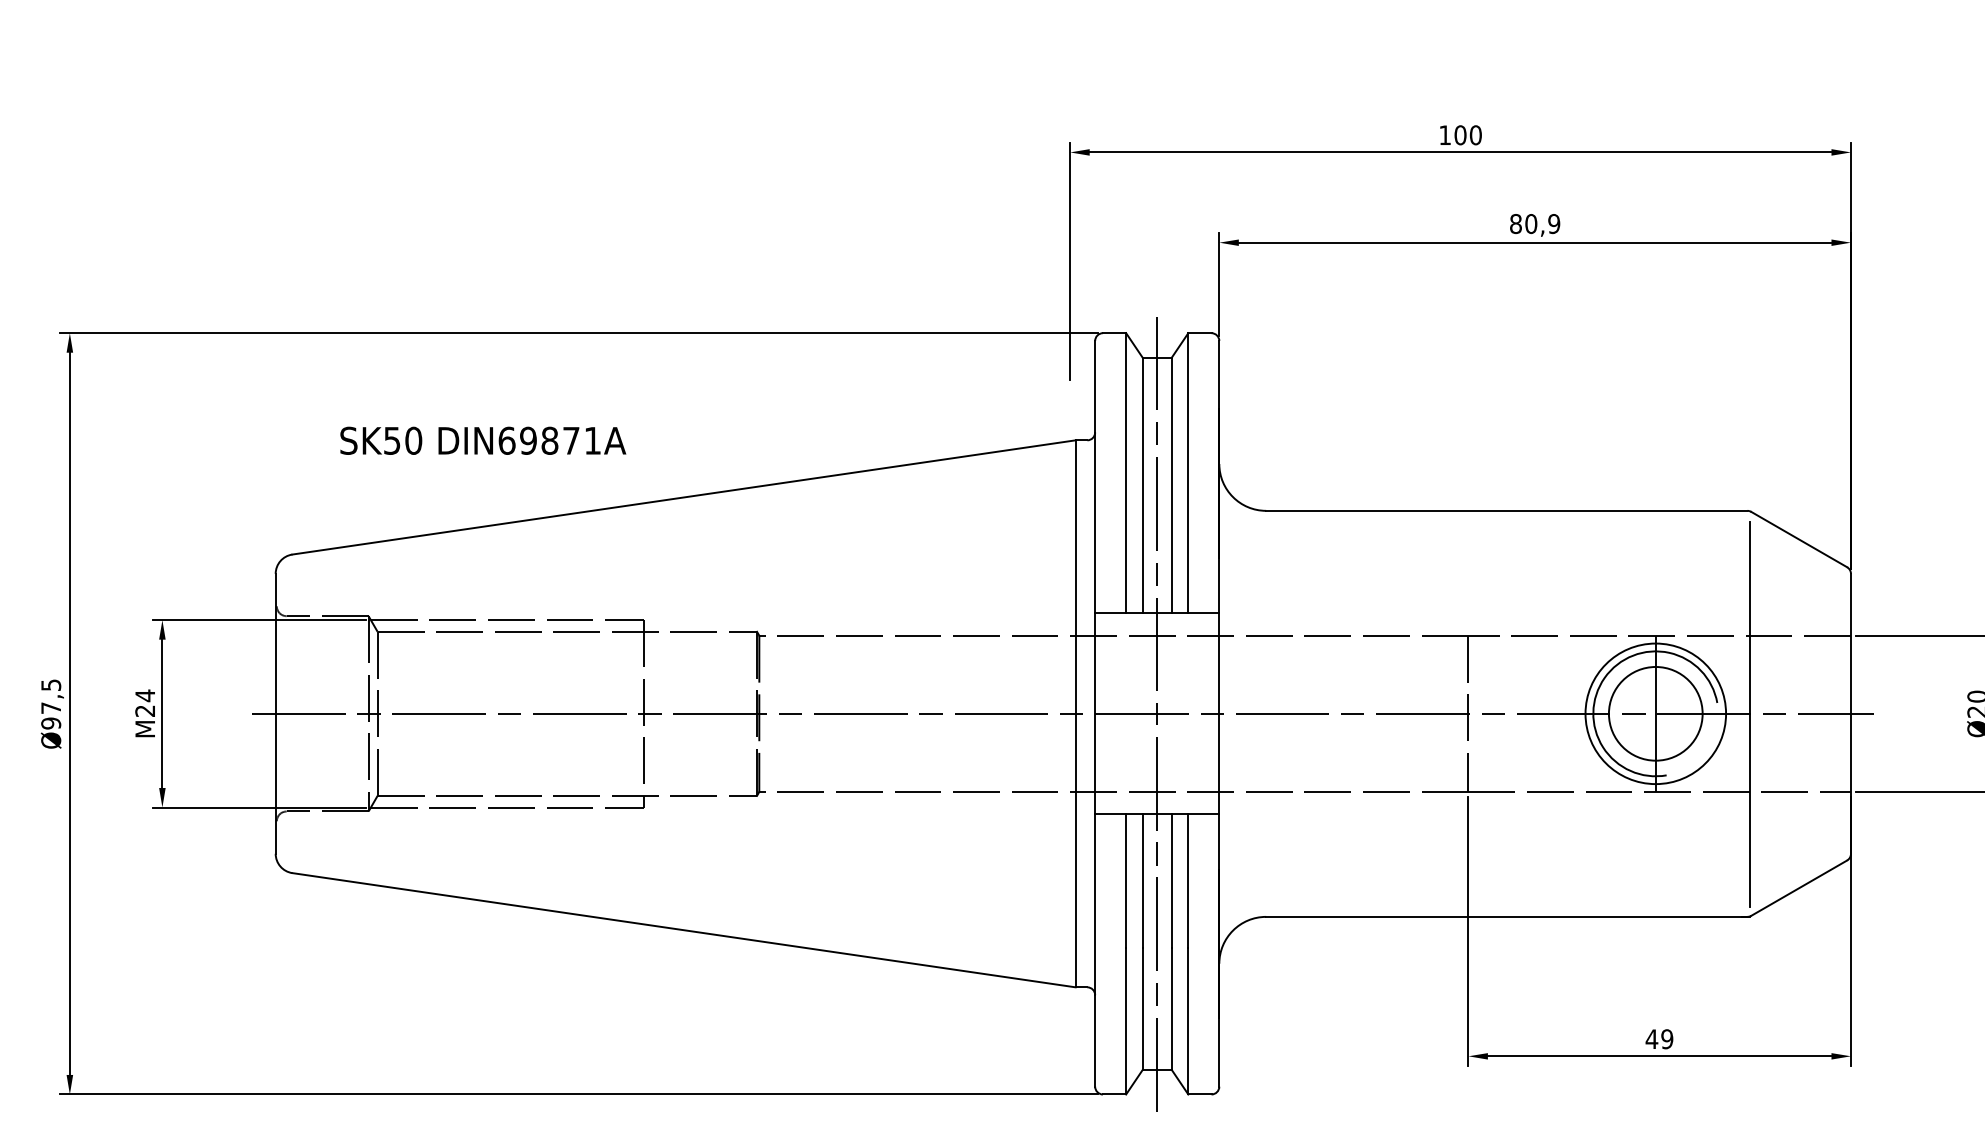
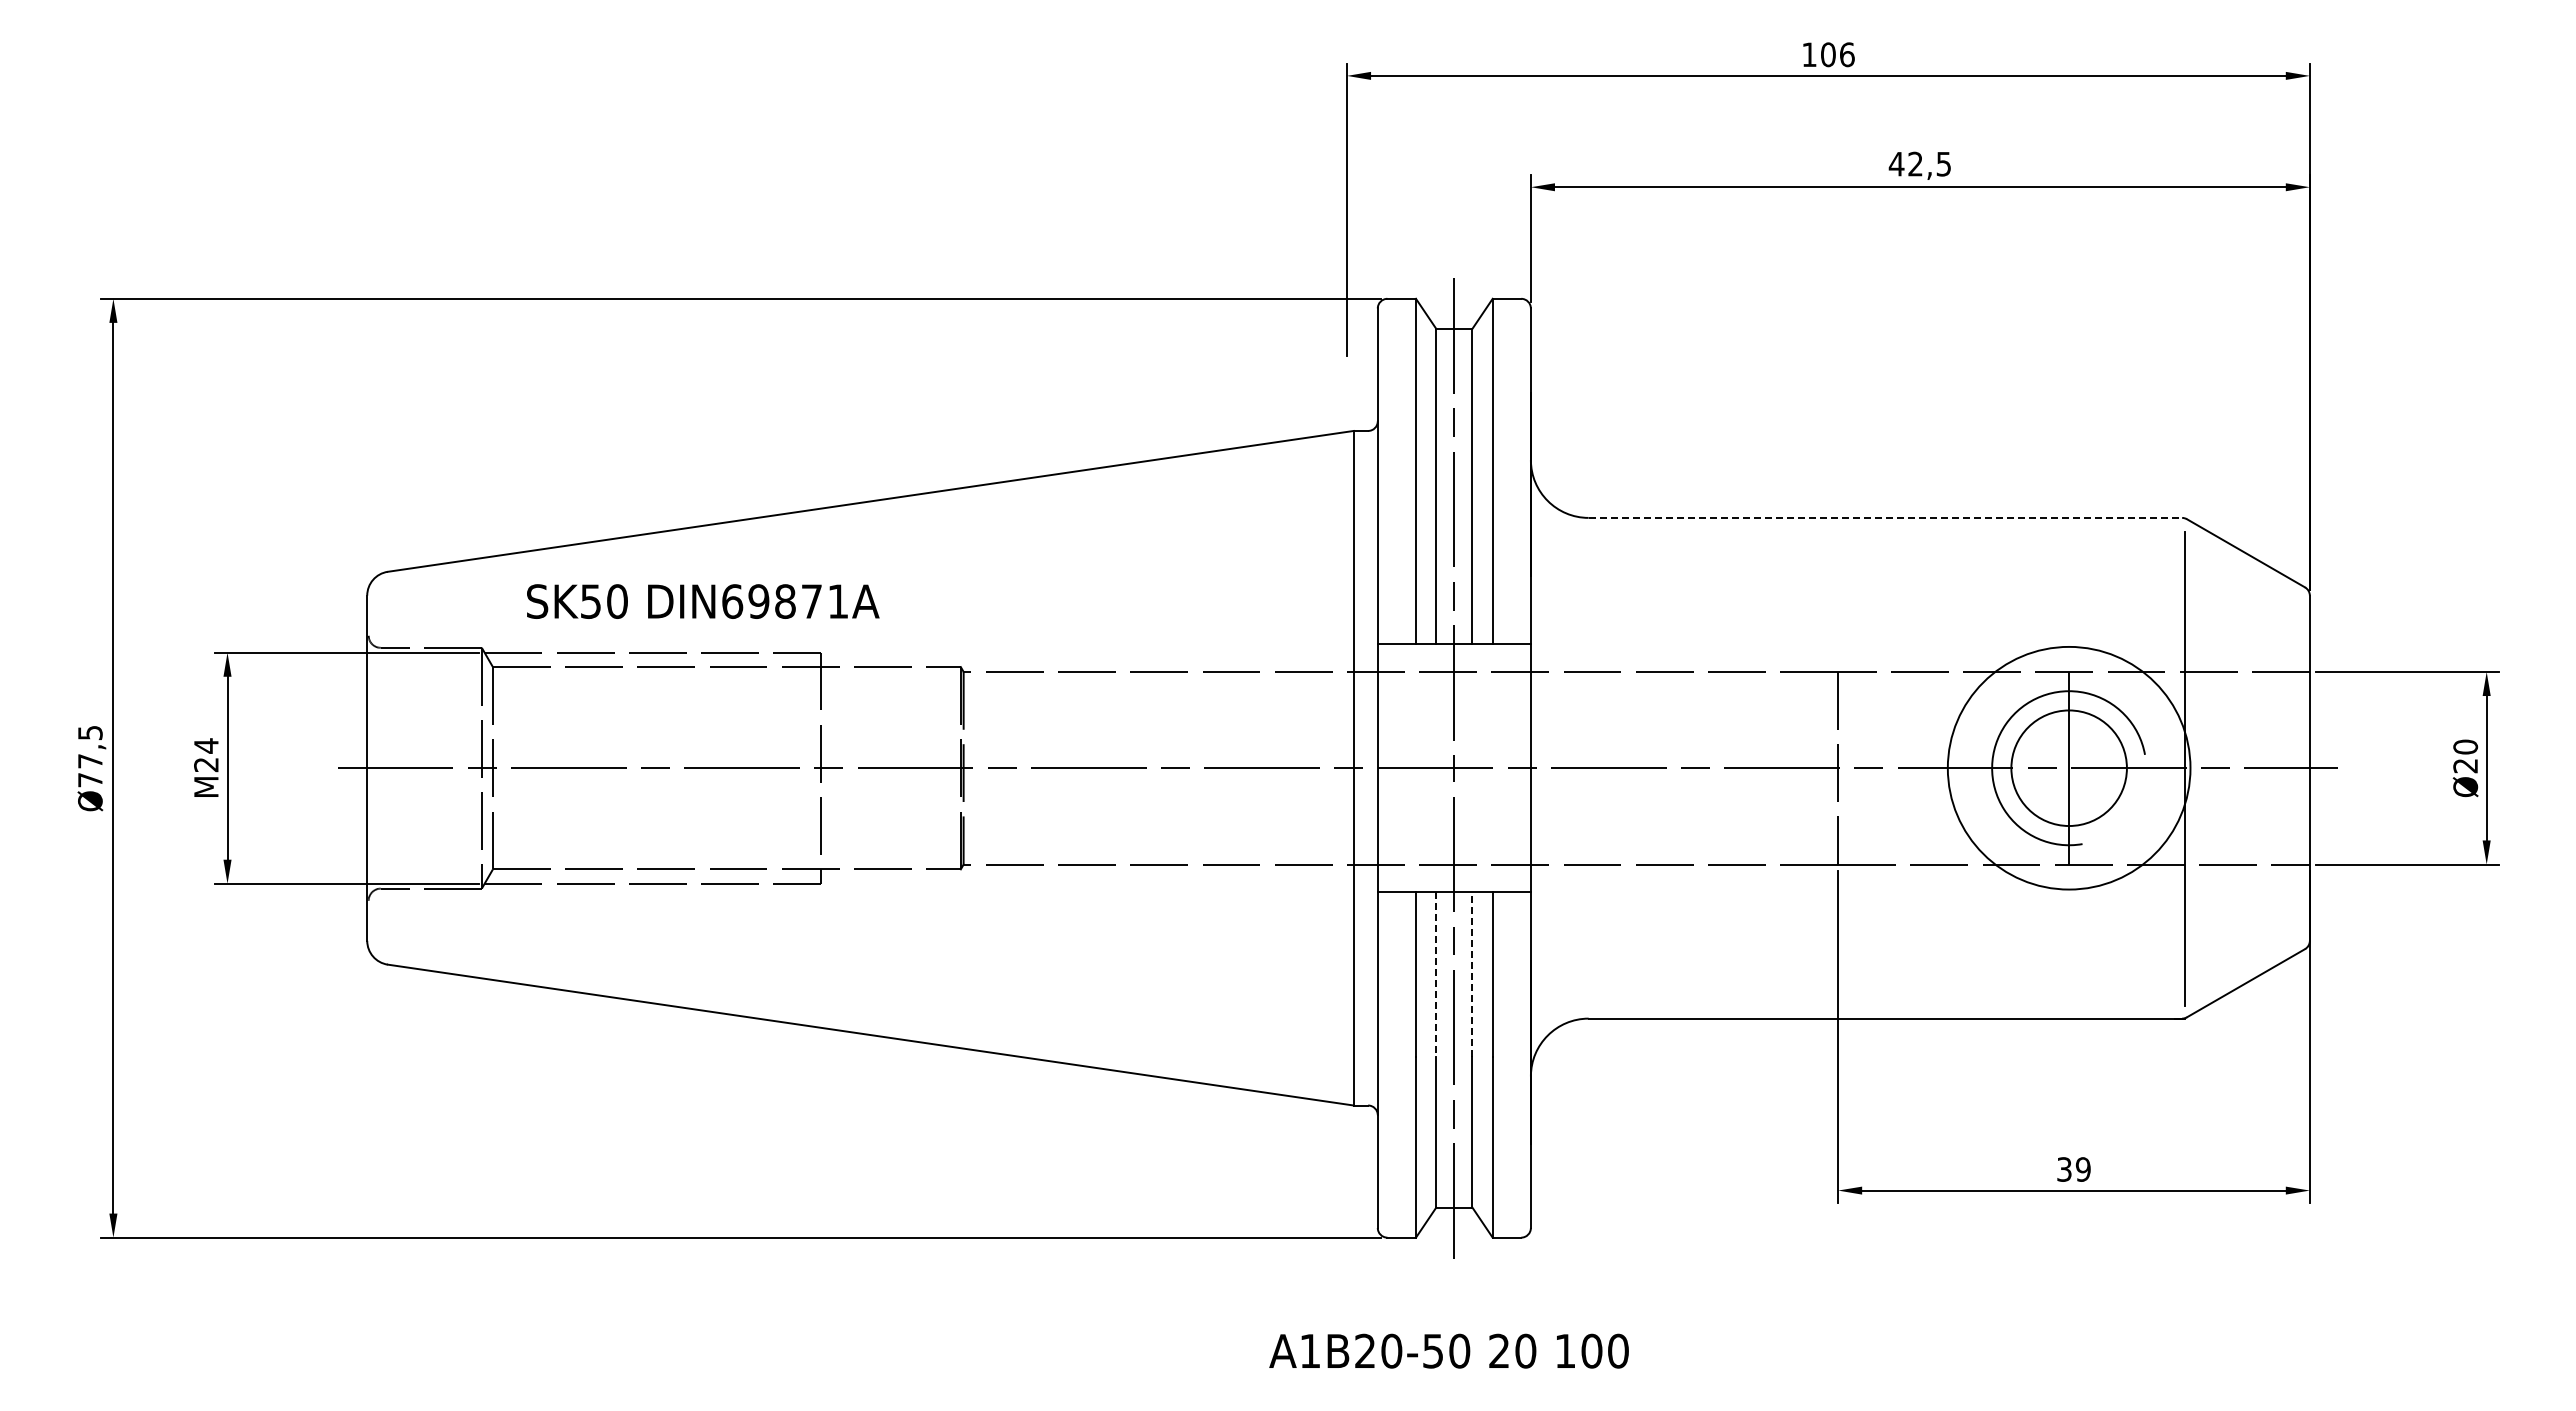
text: (1475, 135) -> (1846, 54), 100 -> 106
text: (1534, 223) -> (1919, 163), 80,9 -> 42,5
text: (483, 440) -> (703, 601), moved
line: (1506, 510) -> (1885, 517), solid -> dashed
circle: (1655, 713) -> (2068, 767), size x1.4
text: (51, 722) -> (90, 779), Ø97,5 -> Ø77,5
line: (1142, 881) -> (1436, 974), solid -> dashed
line: (1171, 881) -> (1472, 974), solid -> dashed
text: (1652, 1039) -> (2064, 1169), 49 -> 39

